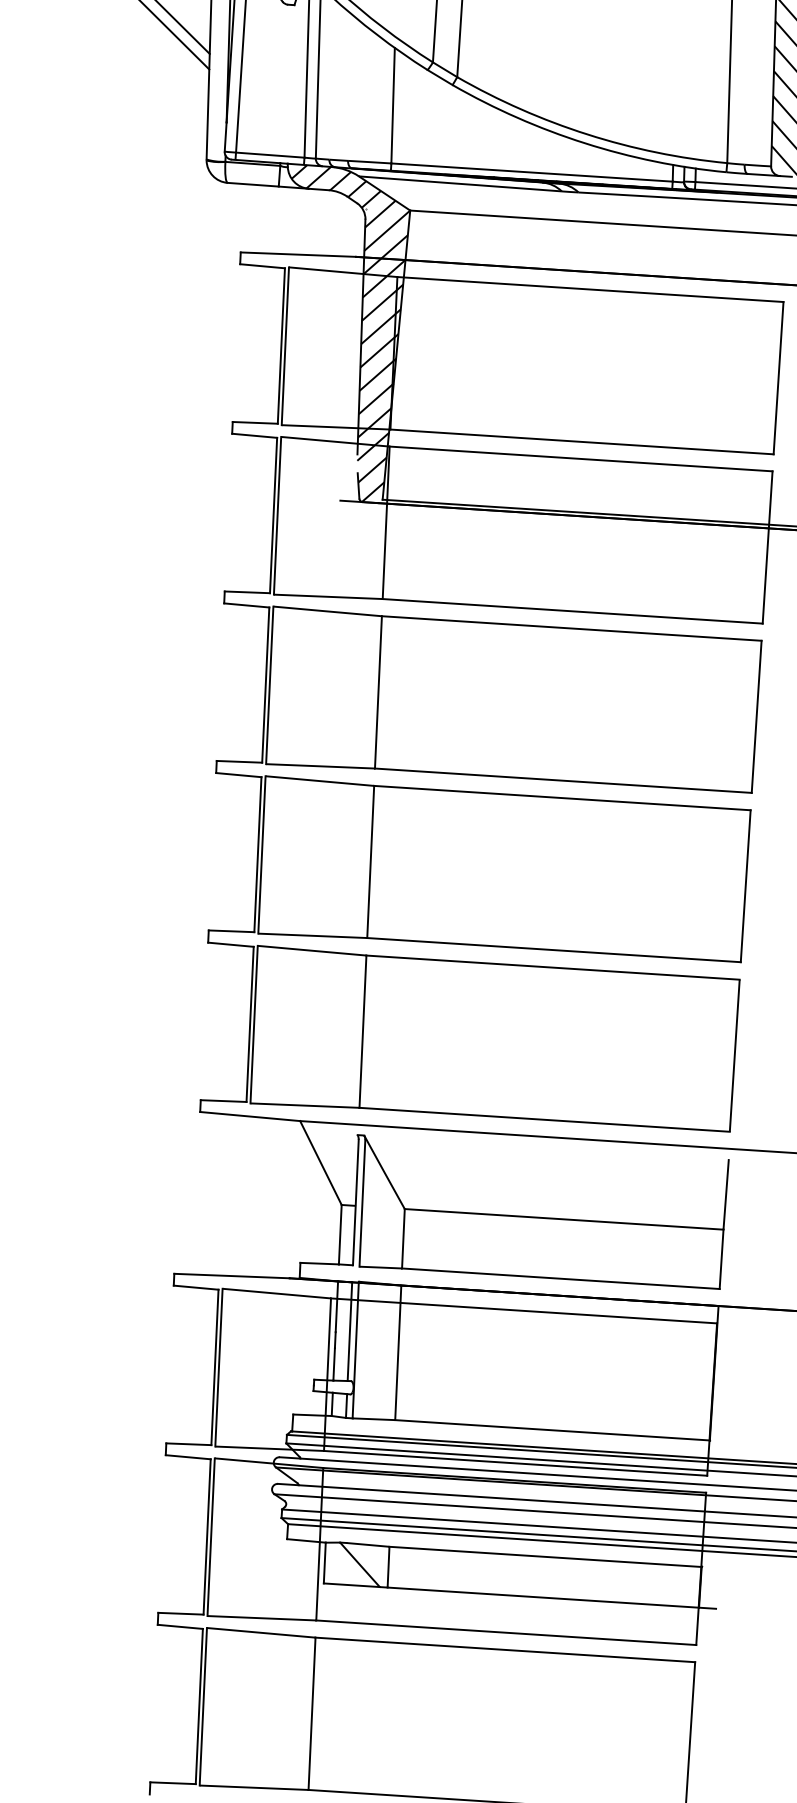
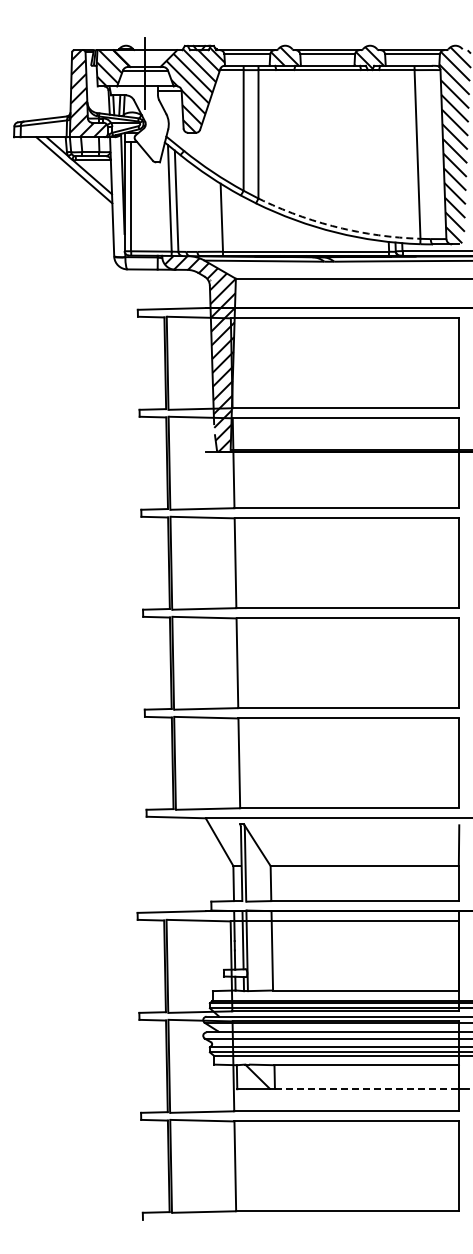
arc: (587, 134) -> (337, 227), solid -> dashed
line: (542, 1598) -> (366, 1089), solid -> dashed

